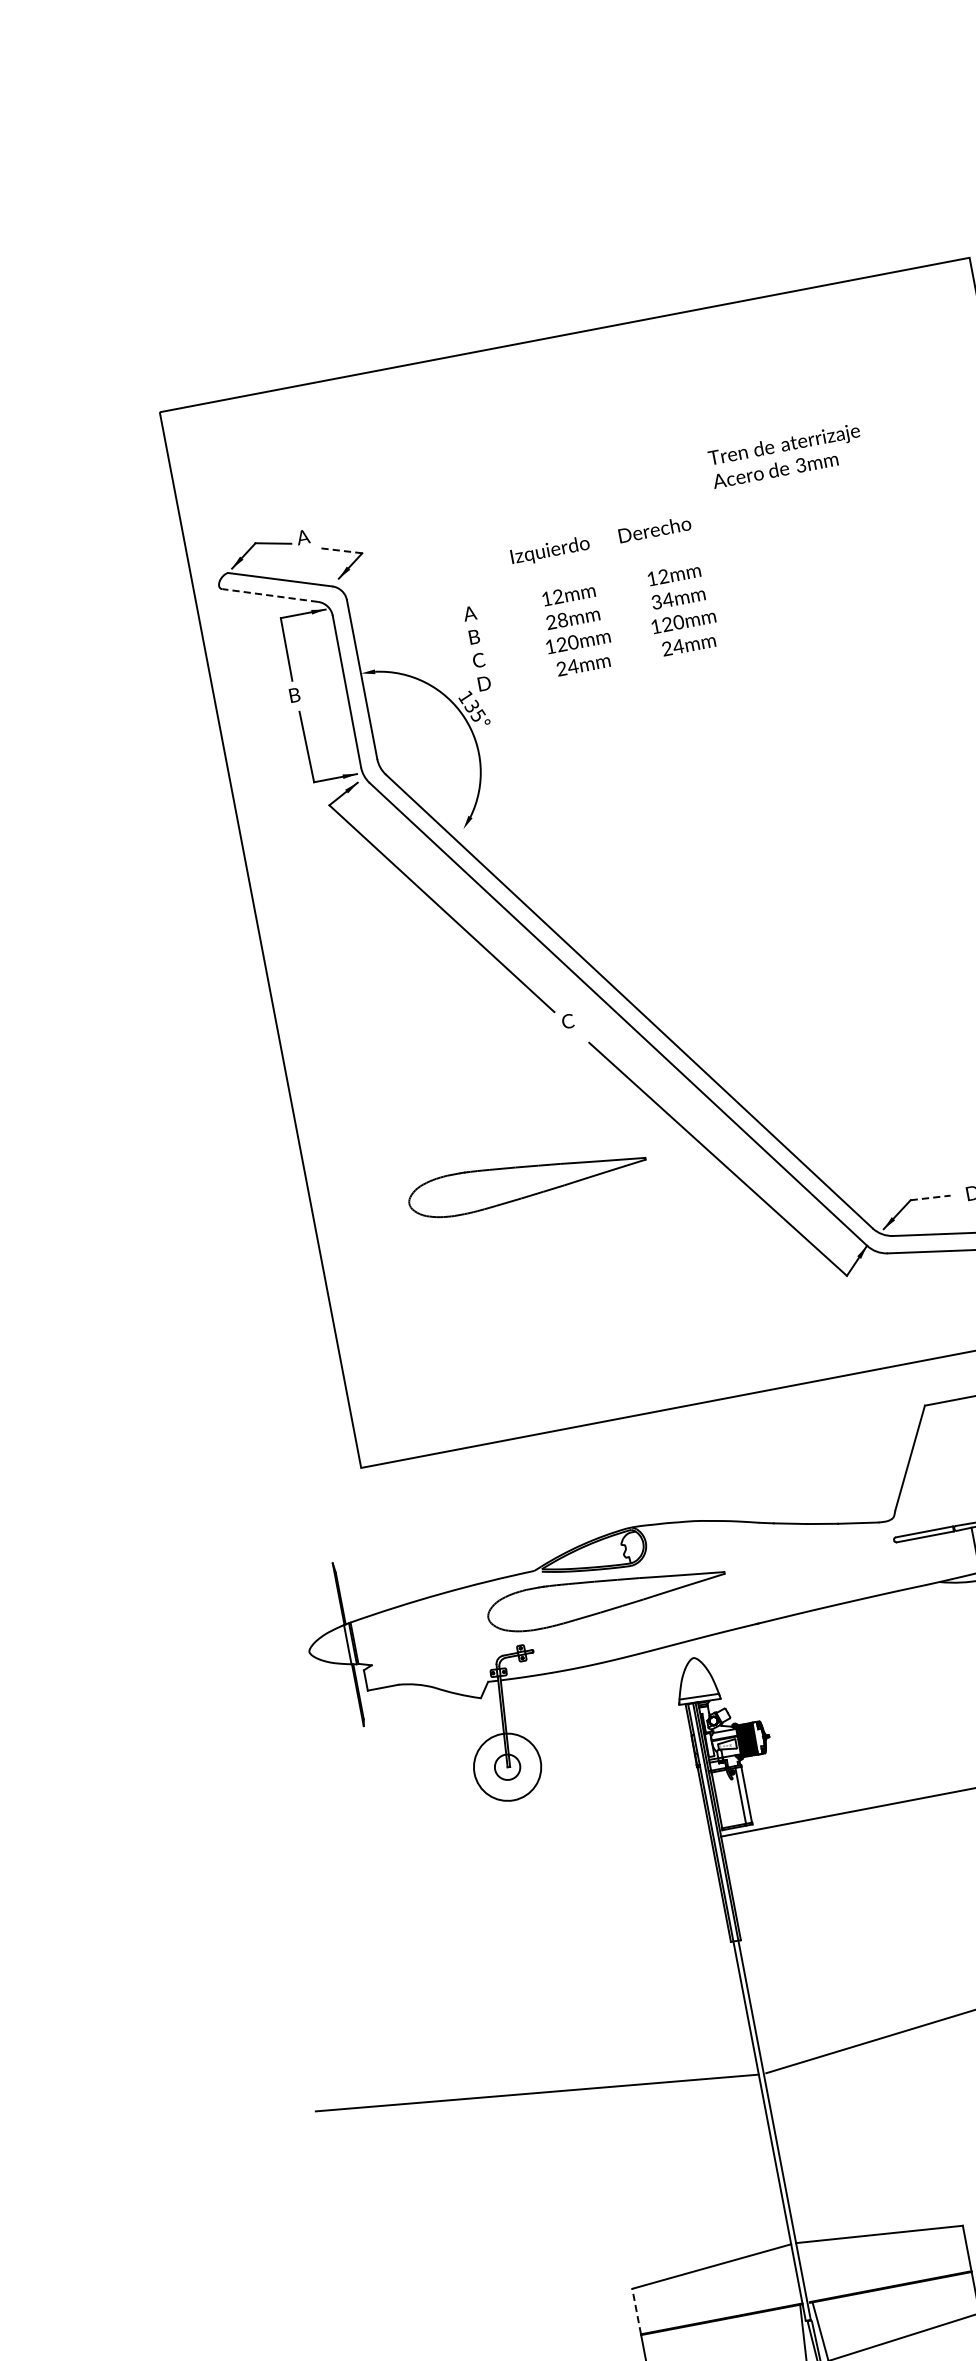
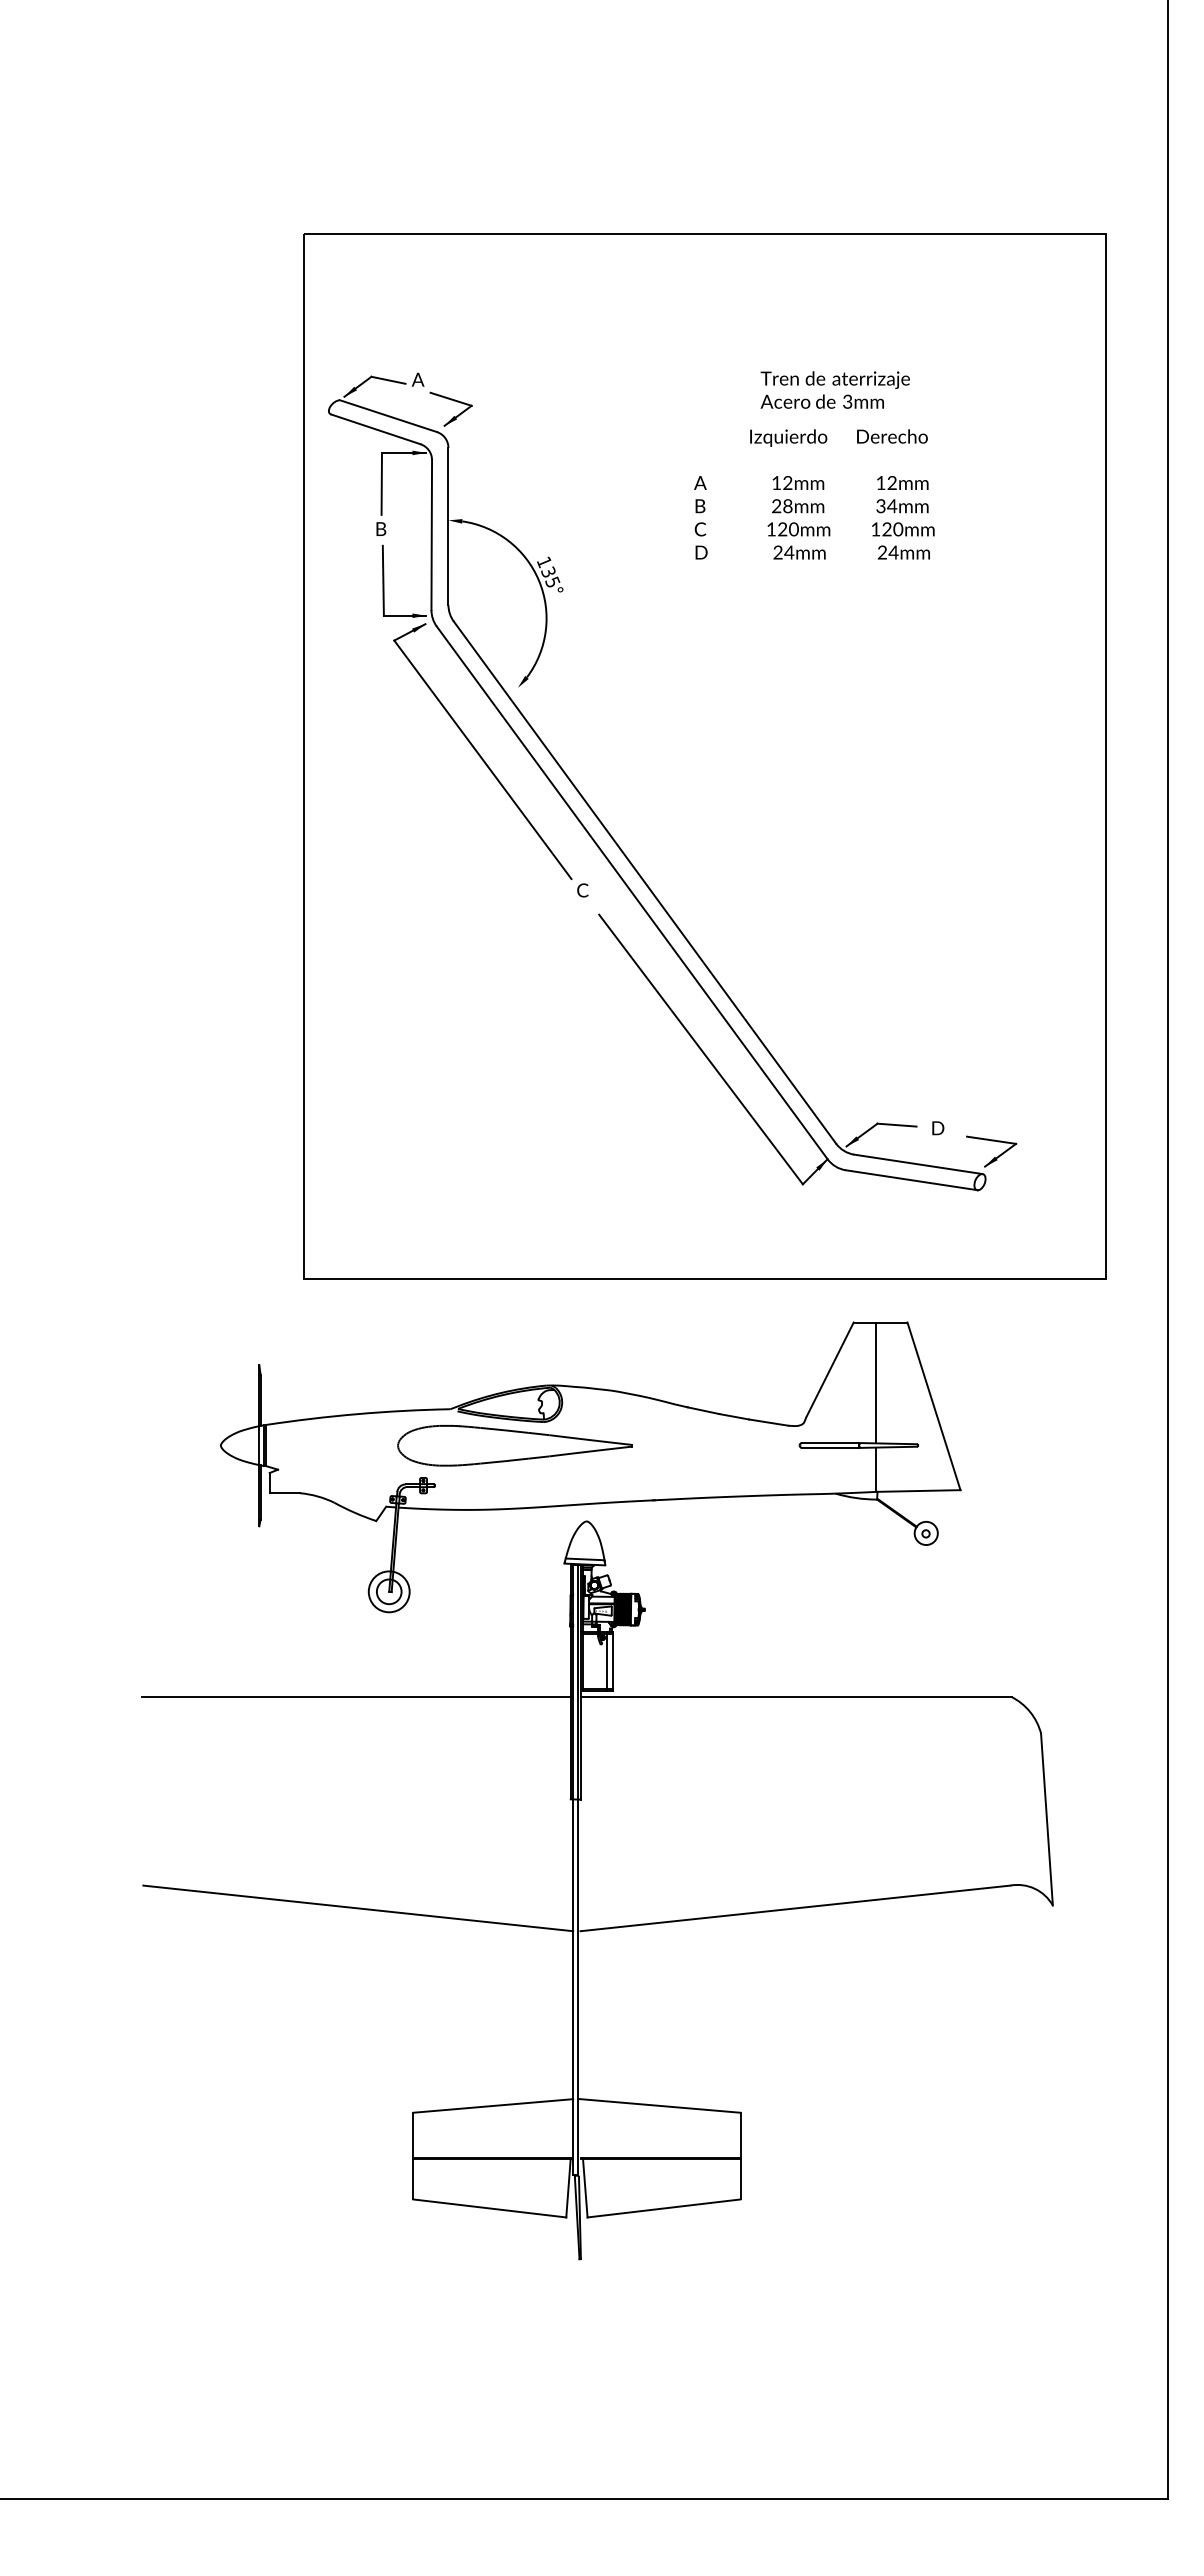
text: (785, 455) -> (834, 389), moved
line: (340, 550) -> (451, 399), dashed -> solid
line: (270, 595) -> (376, 429), dashed -> solid
text: (587, 603) -> (814, 494), moved
part: (526, 1181) -> (514, 1035), removed
line: (931, 1198) -> (897, 1125), dashed -> solid
line: (959, 1461) -> (876, 1382), added
circle: (506, 1767) -> (388, 1591), size x0.62
line: (494, 1880) -> (356, 1697), added
line: (636, 2310) -> (413, 2134), dashed -> solid

